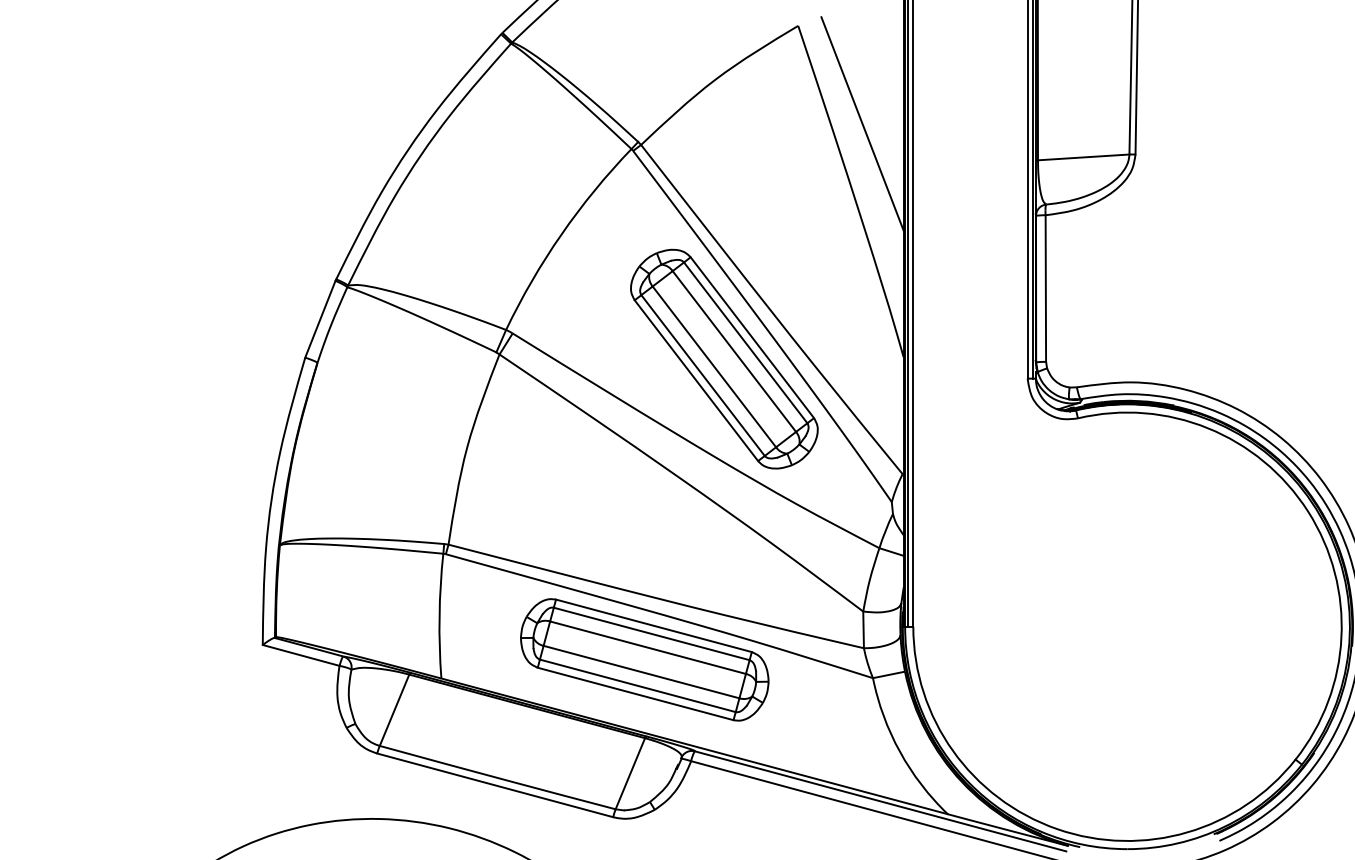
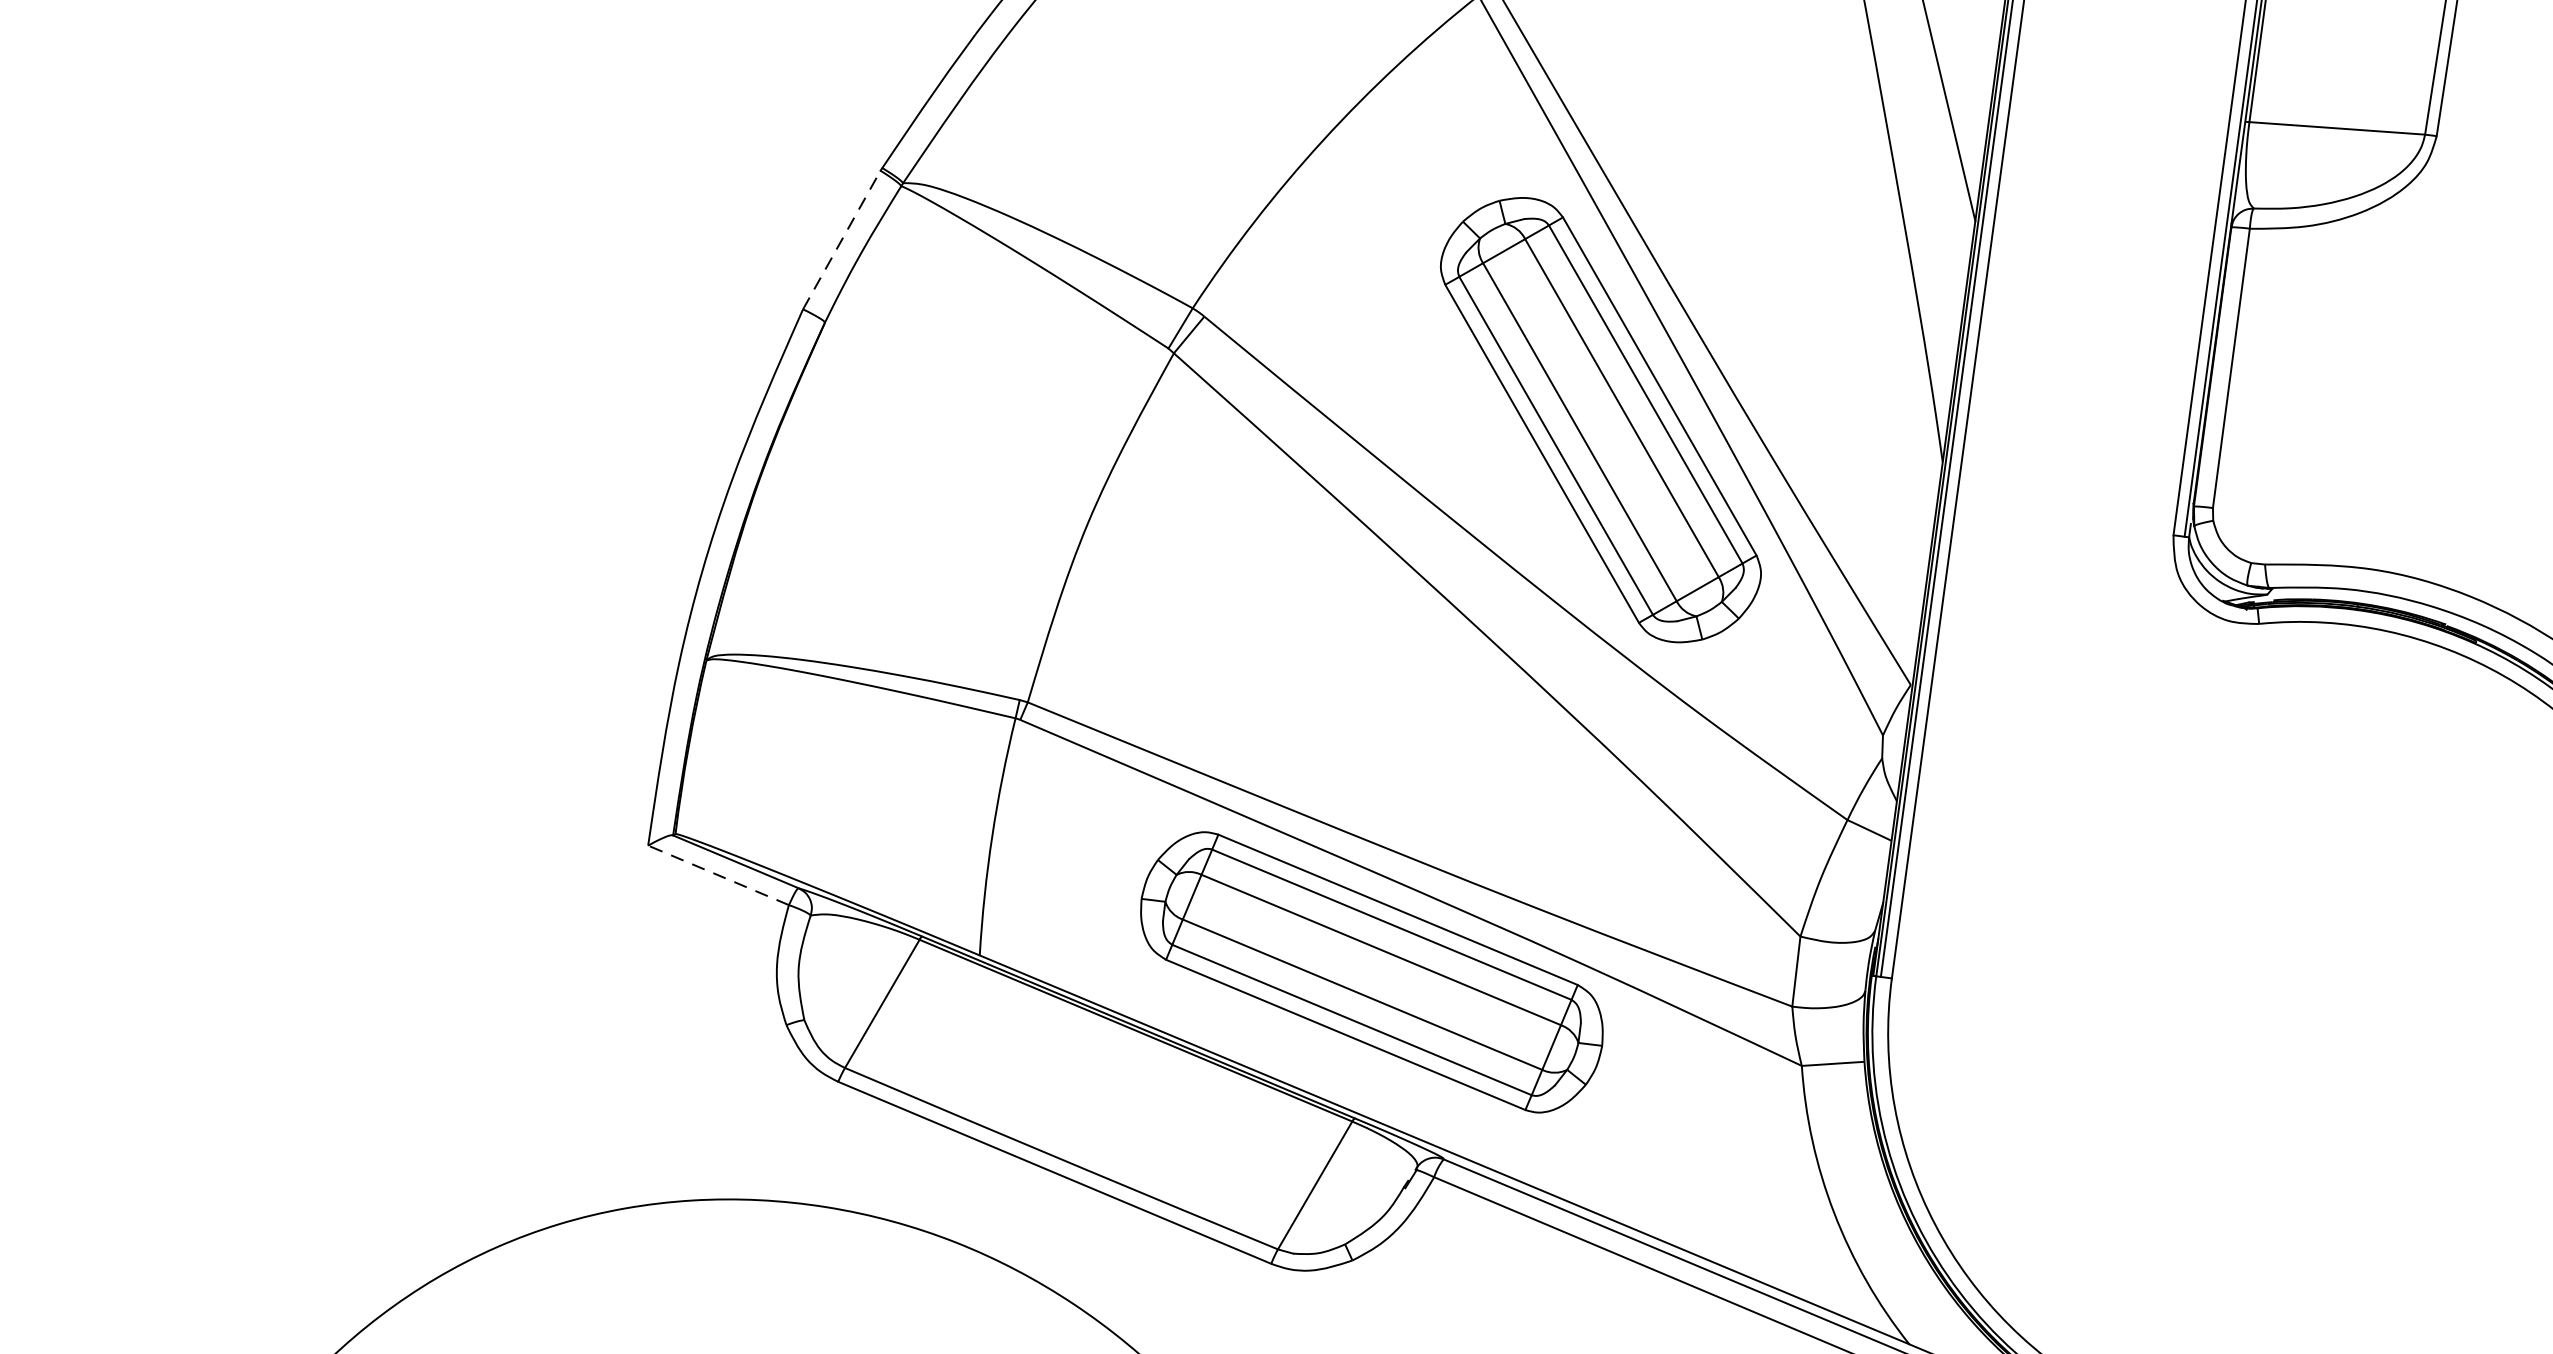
line: (320, 318) -> (842, 238), solid -> dashed
line: (301, 655) -> (719, 875), solid -> dashed

